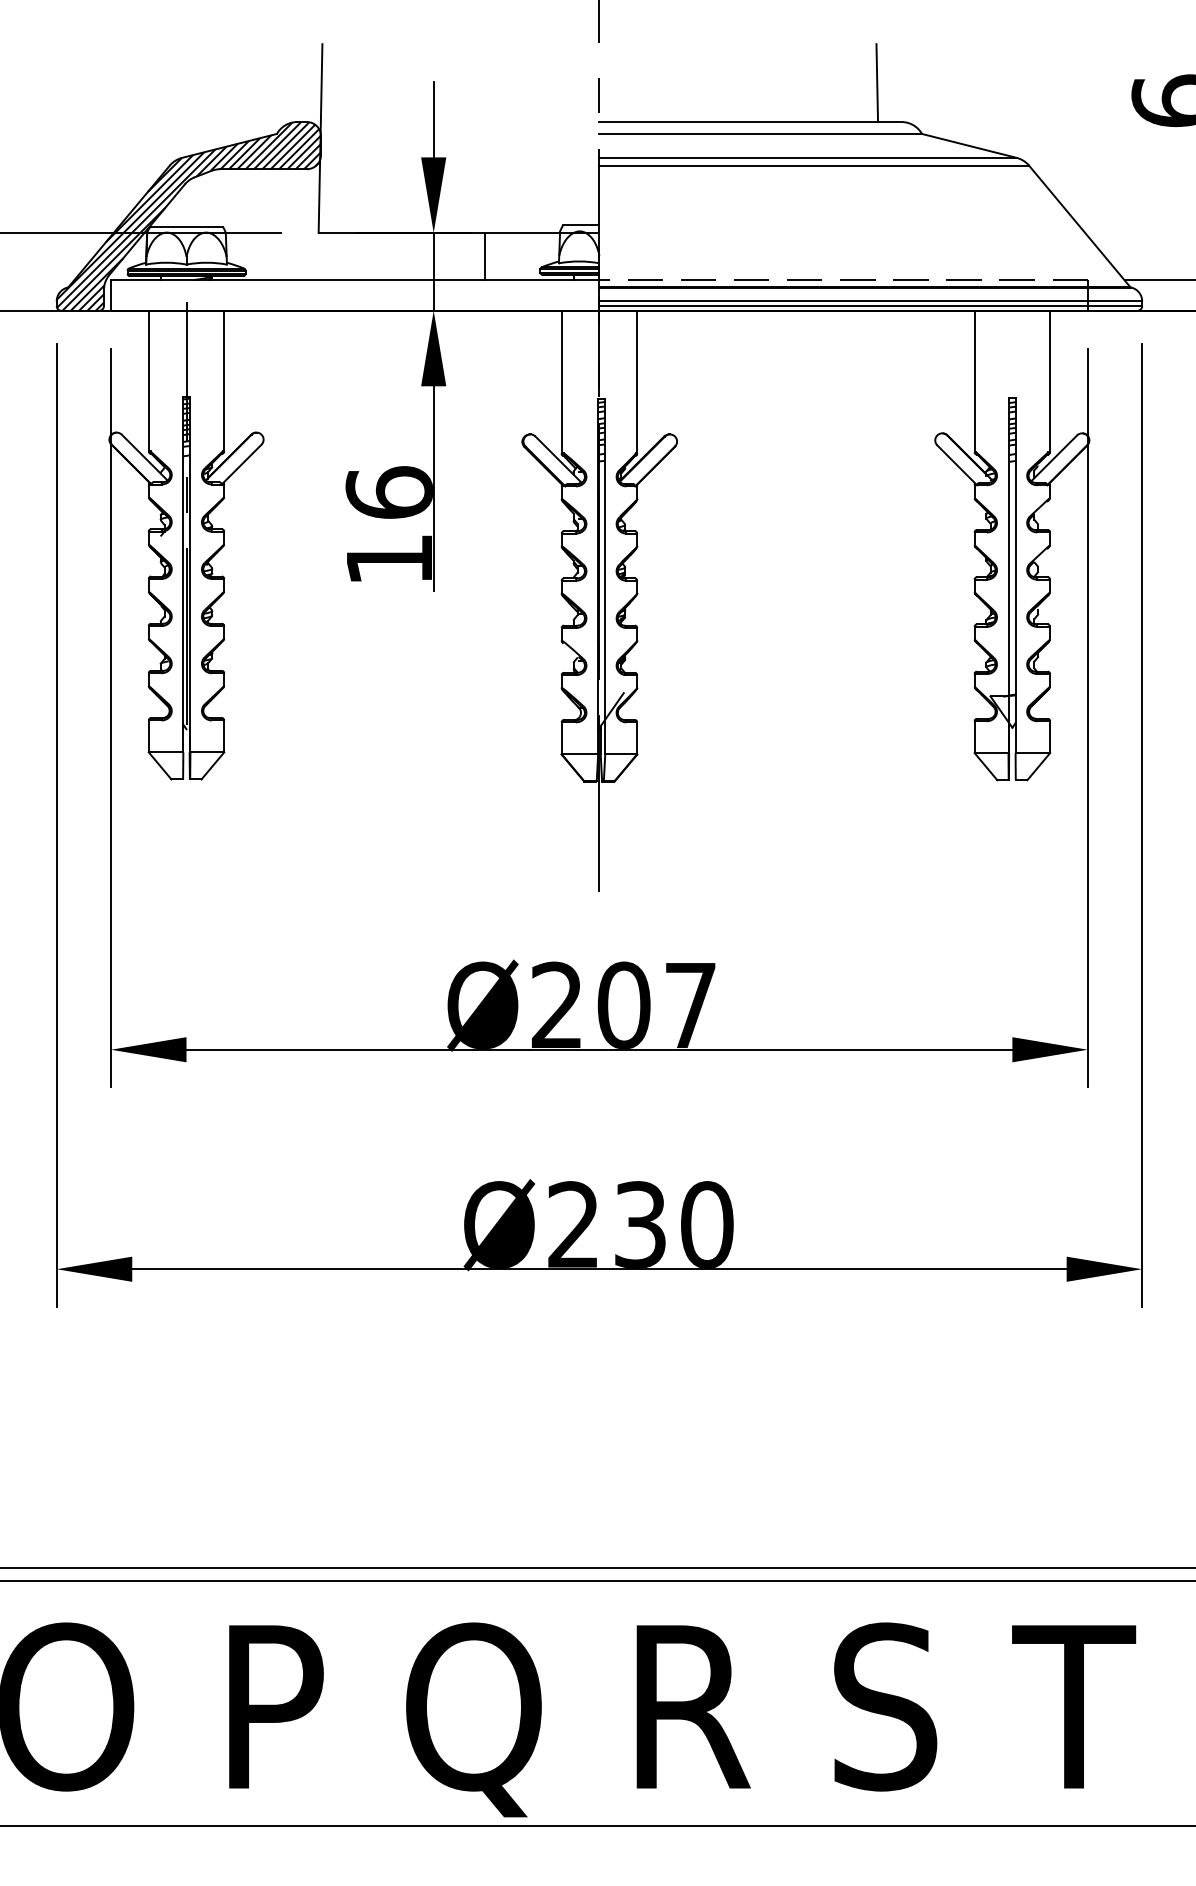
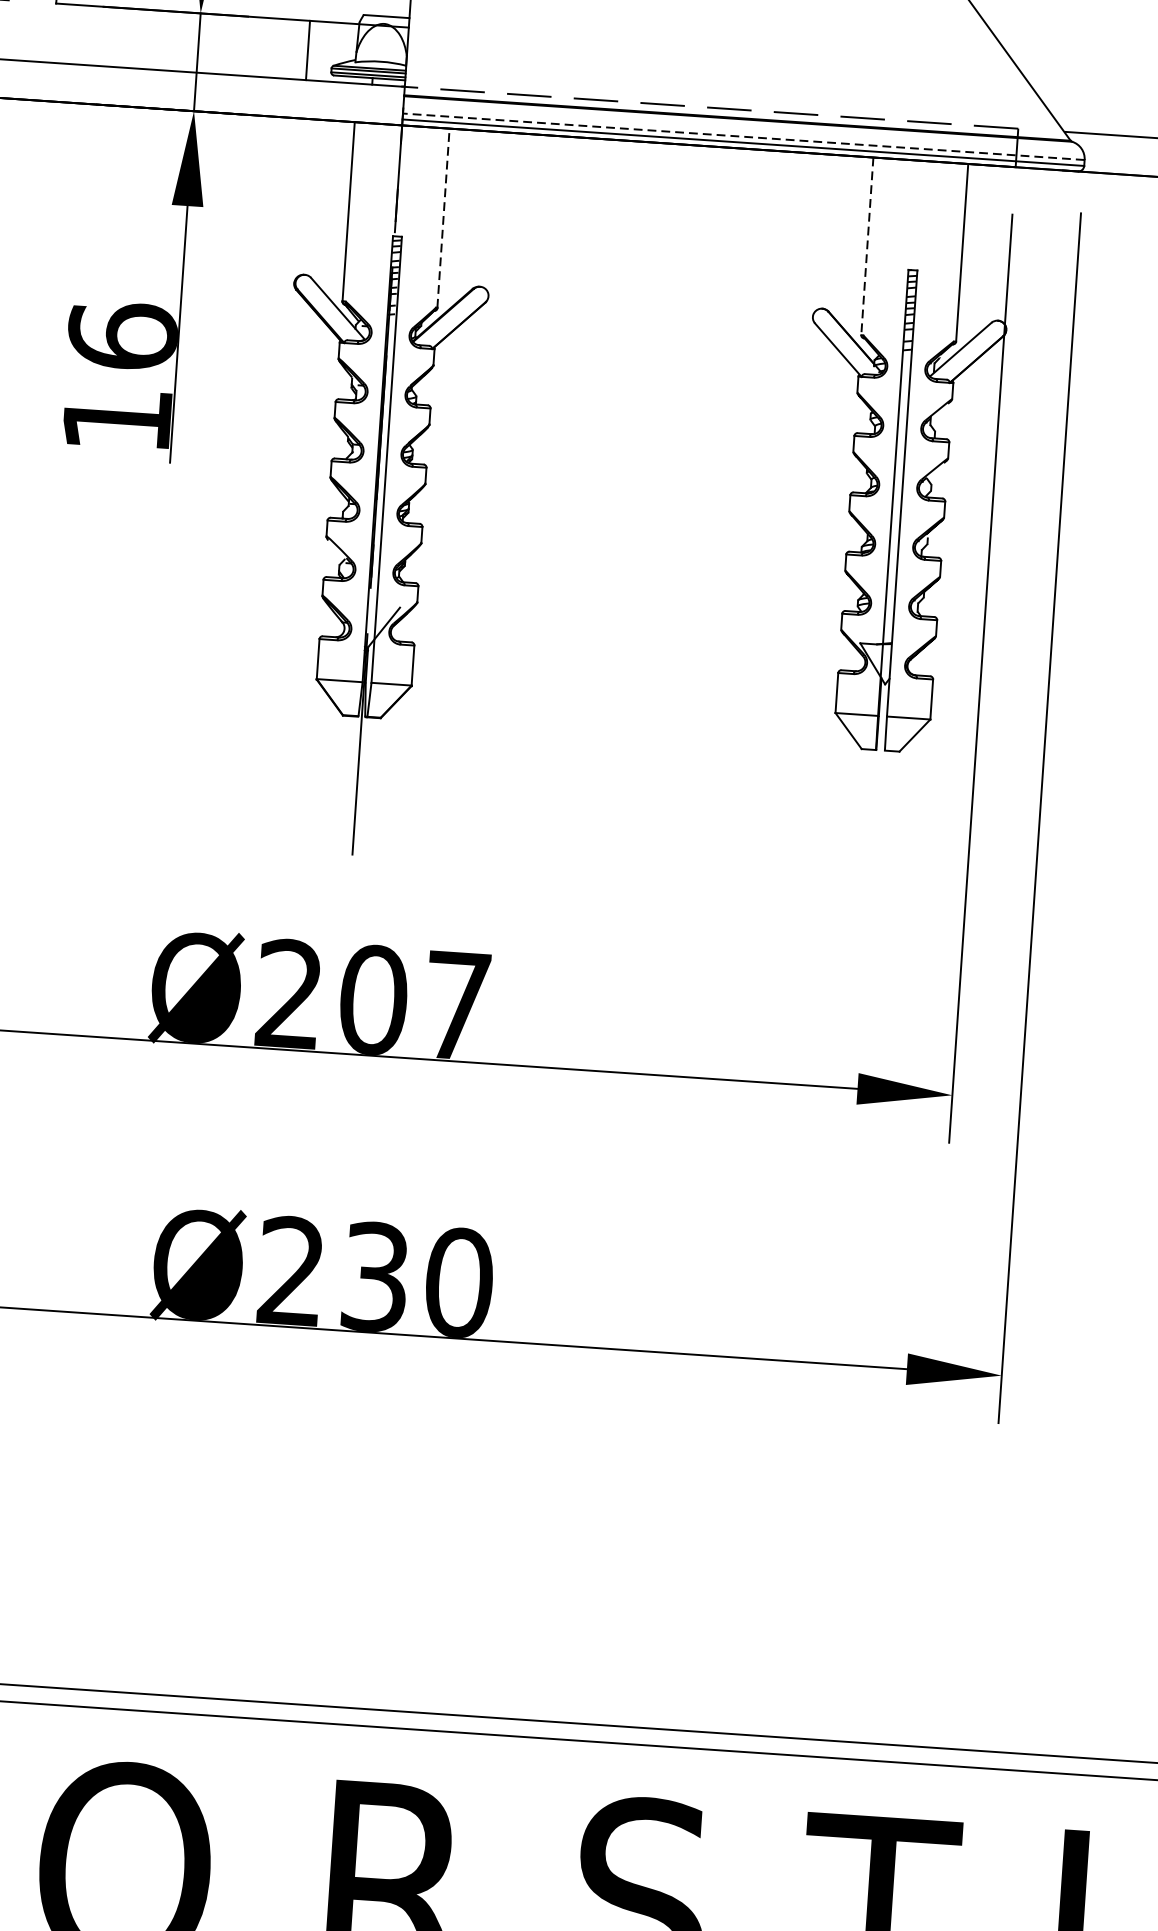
line: (484, 256) -> (307, 50), moved
line: (870, 301) -> (743, 136), solid -> dashed
line: (637, 381) -> (443, 217), solid -> dashed
line: (974, 381) -> (867, 246), solid -> dashed

